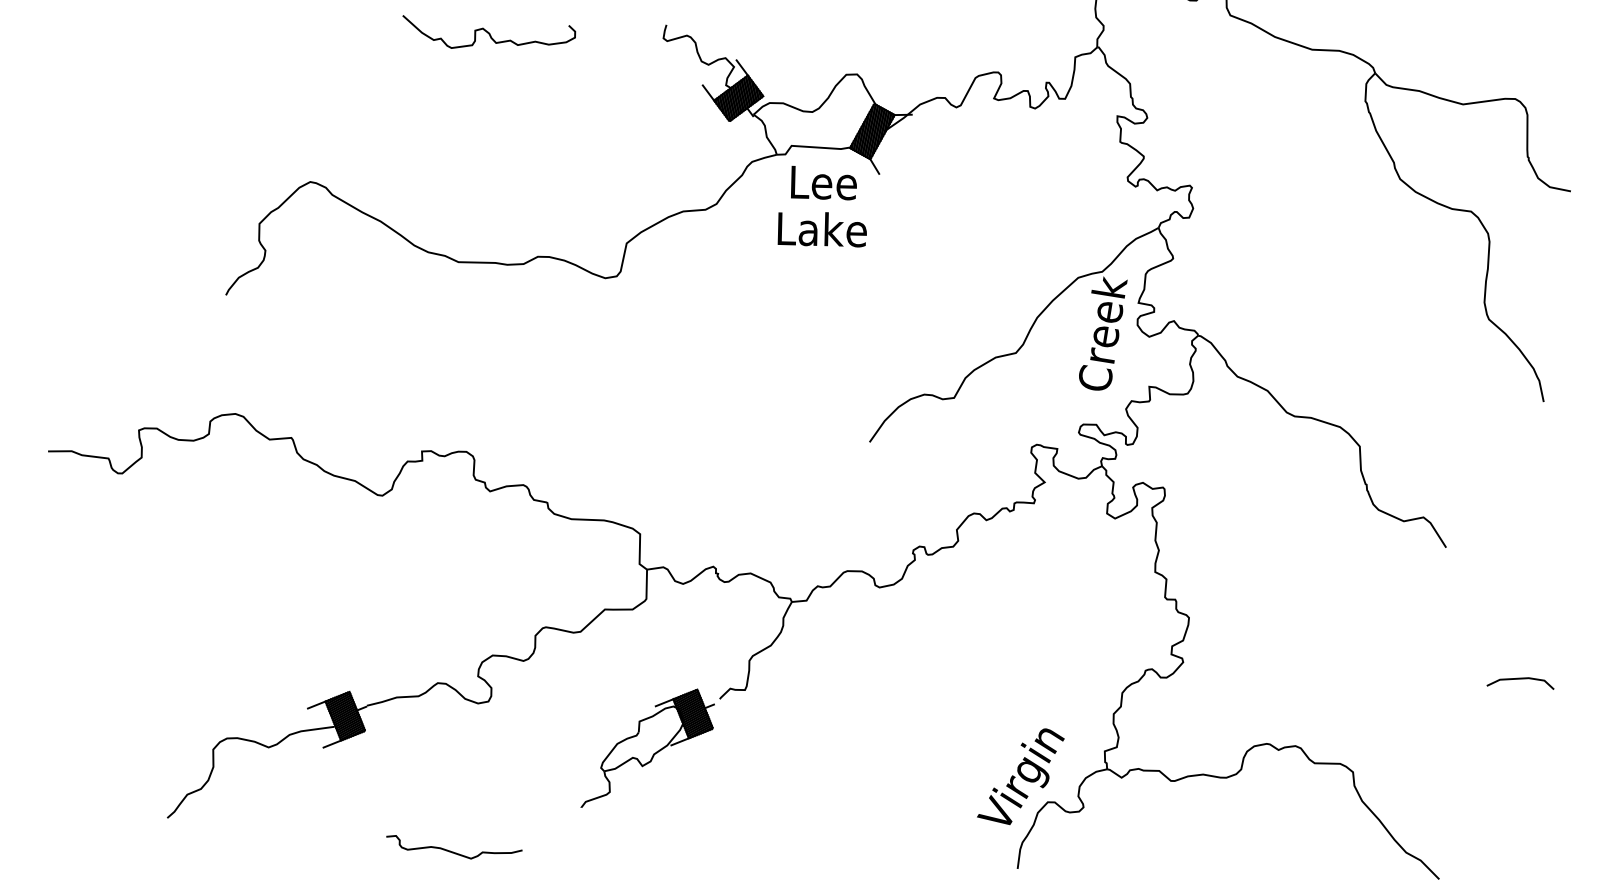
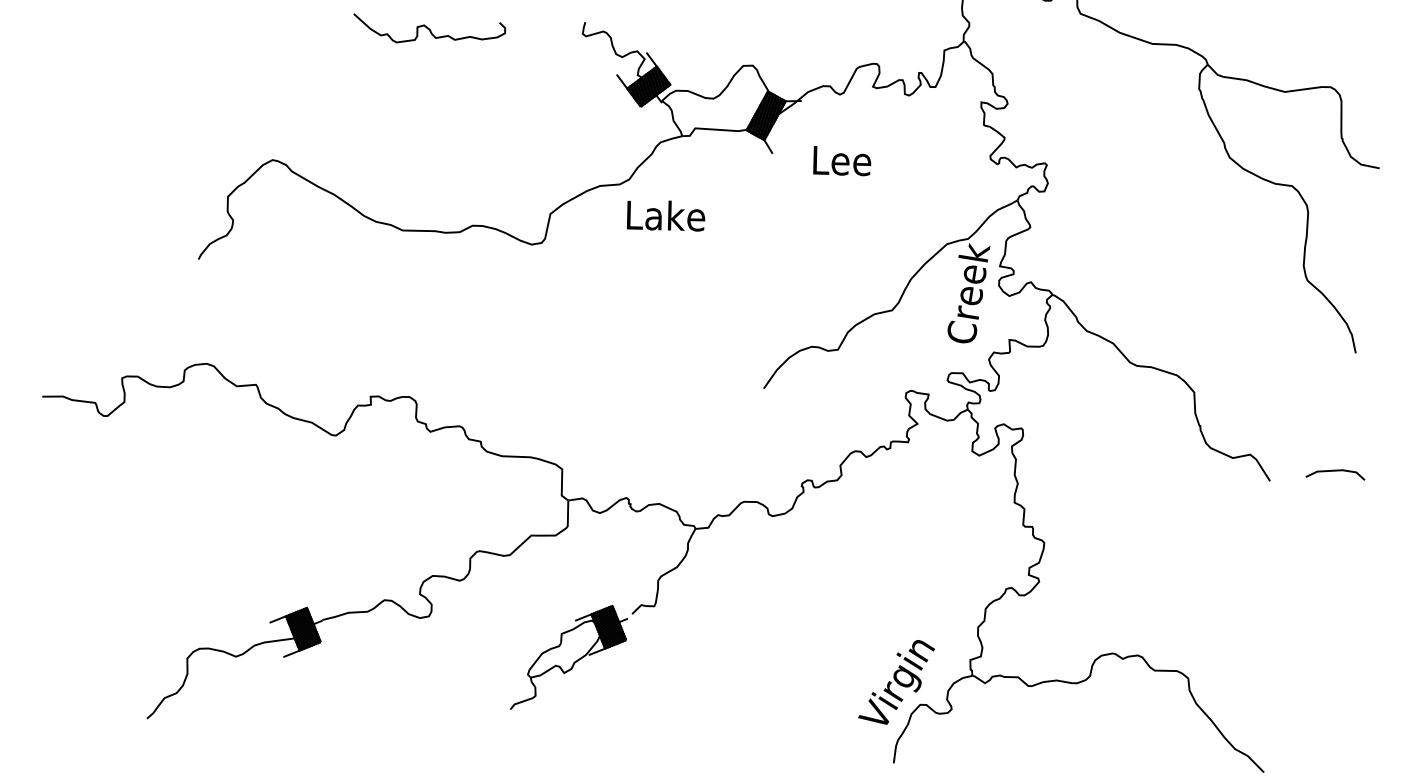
text: (823, 182) -> (841, 160), moved
text: (821, 229) -> (665, 215), moved
curve: (1520, 679) -> (1335, 471), moved
curve: (453, 851) -> (398, 748), removed

